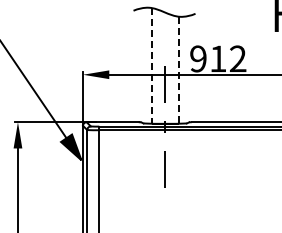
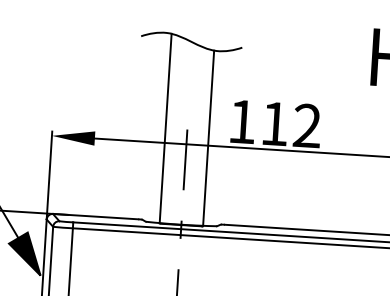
text: (198, 58) -> (242, 121), 912 -> 112
line: (151, 66) -> (164, 129), dashed -> solid
line: (178, 70) -> (208, 138), dashed -> solid

